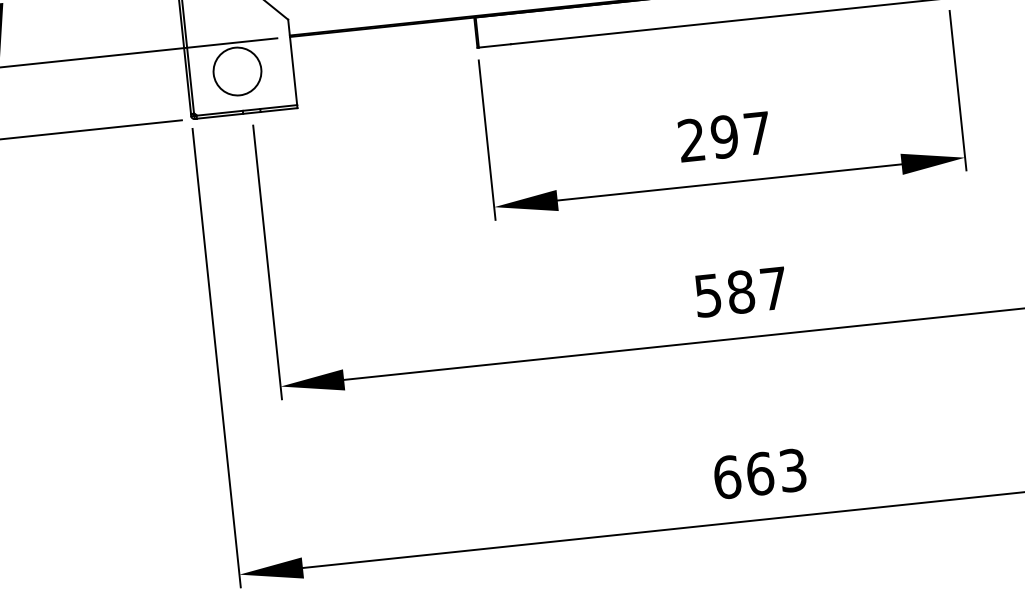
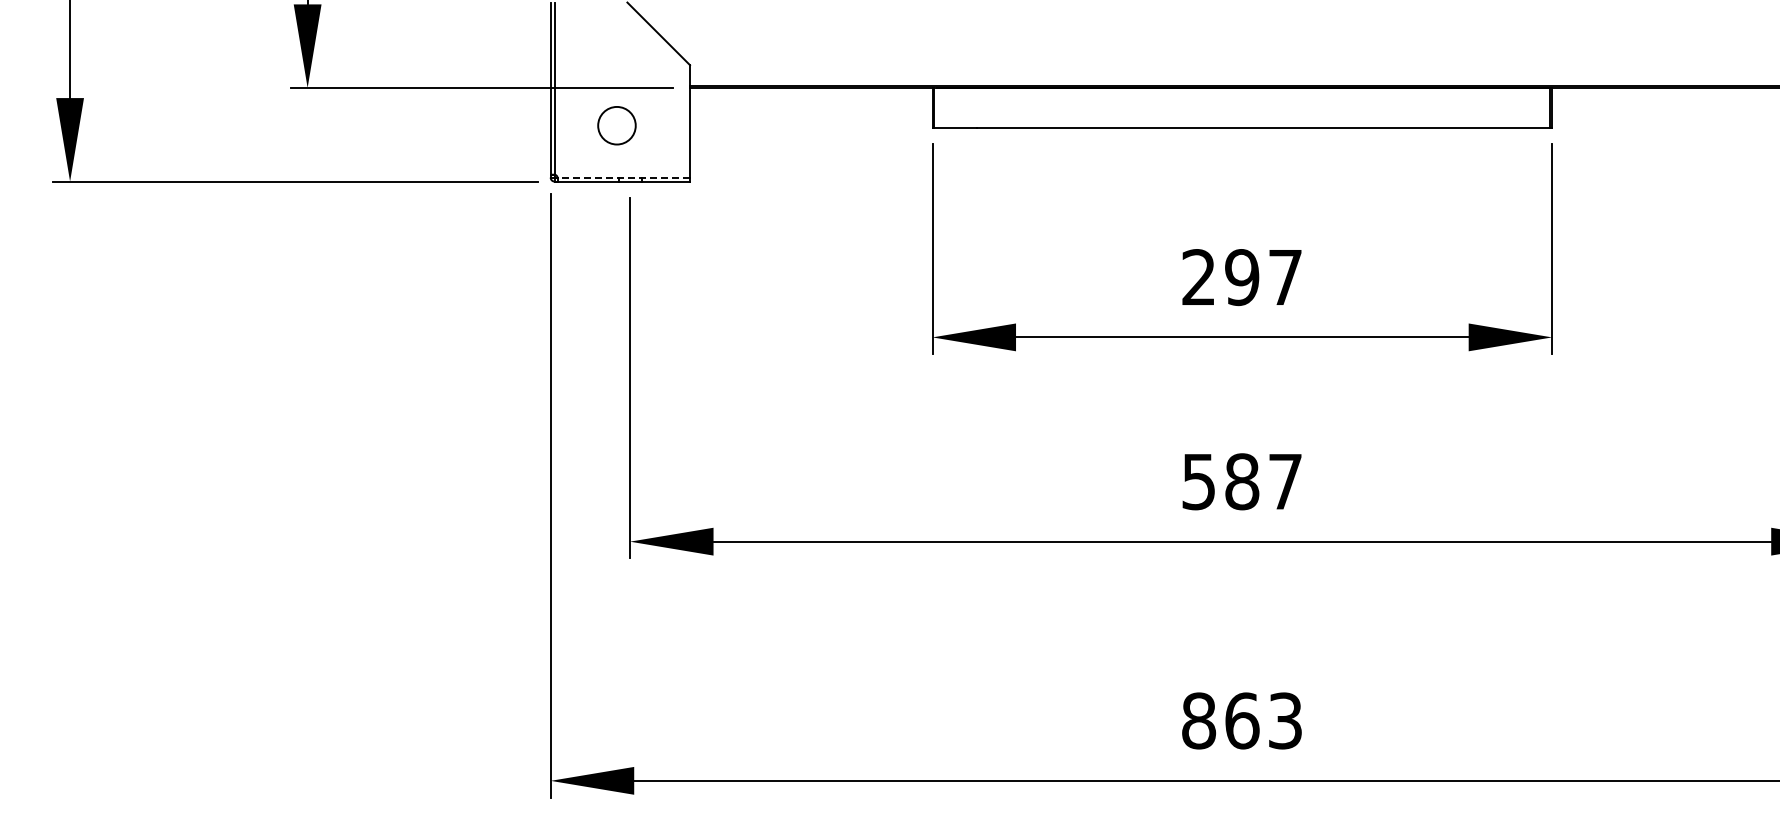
circle: (237, 71) -> (616, 125), size x0.6
line: (246, 110) -> (623, 177), solid -> dashed
text: (727, 476) -> (1199, 720), 663 -> 863

